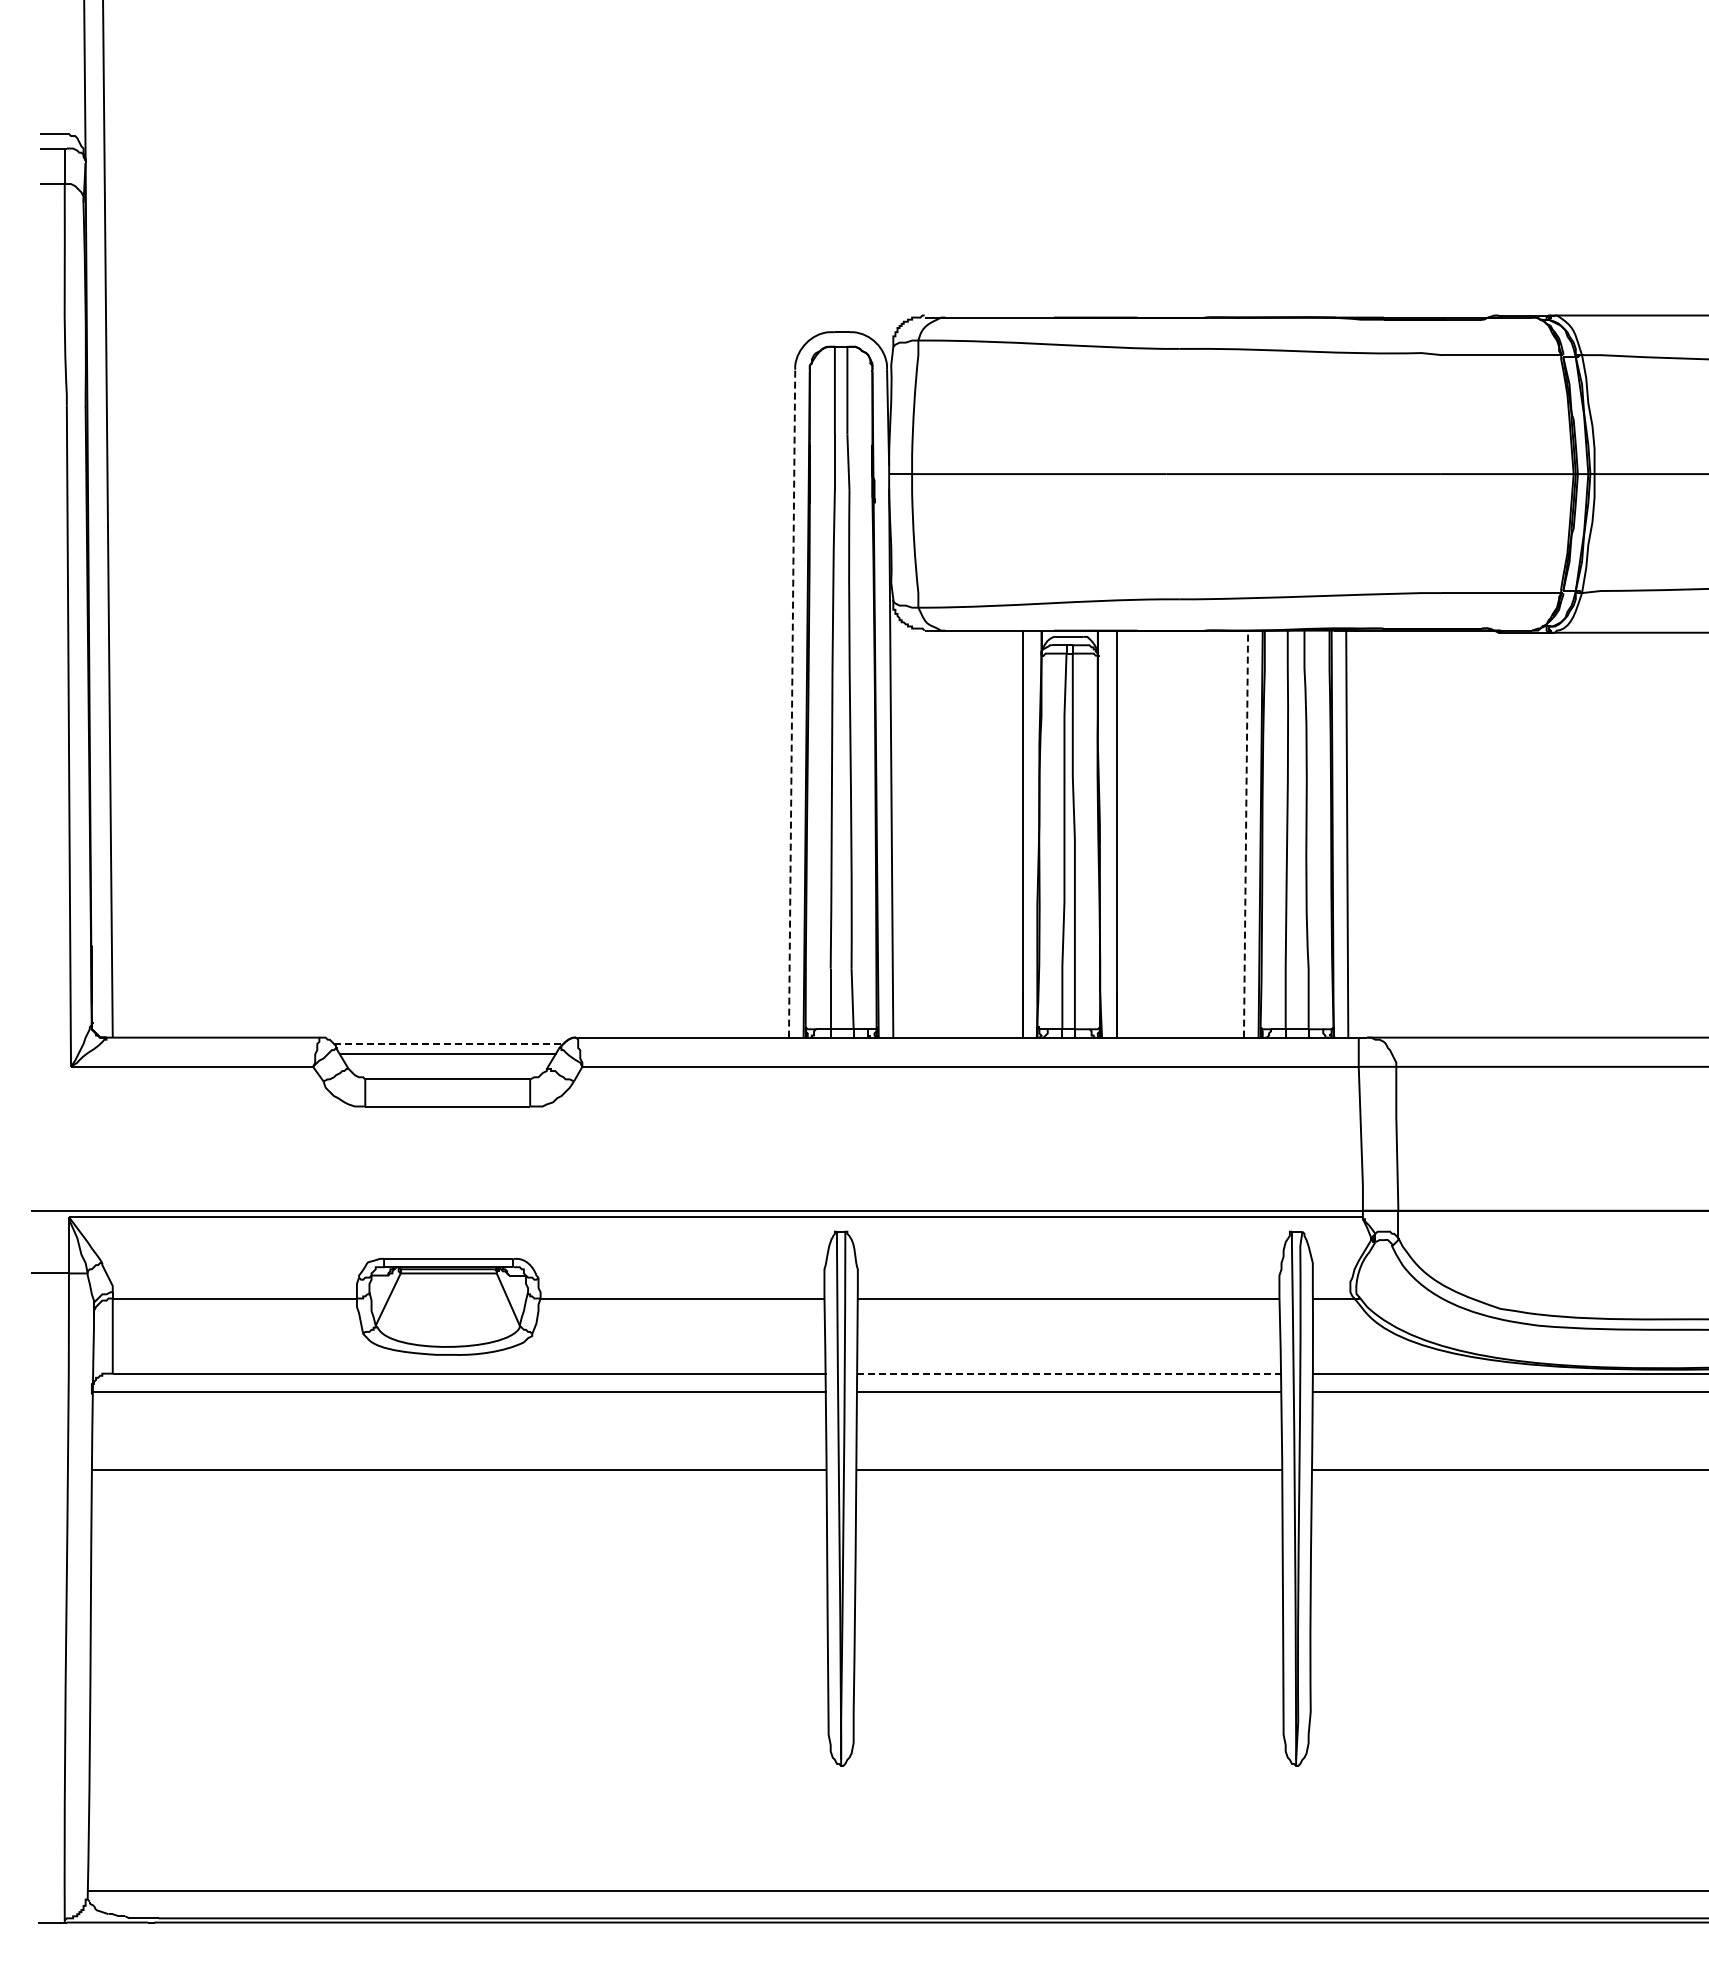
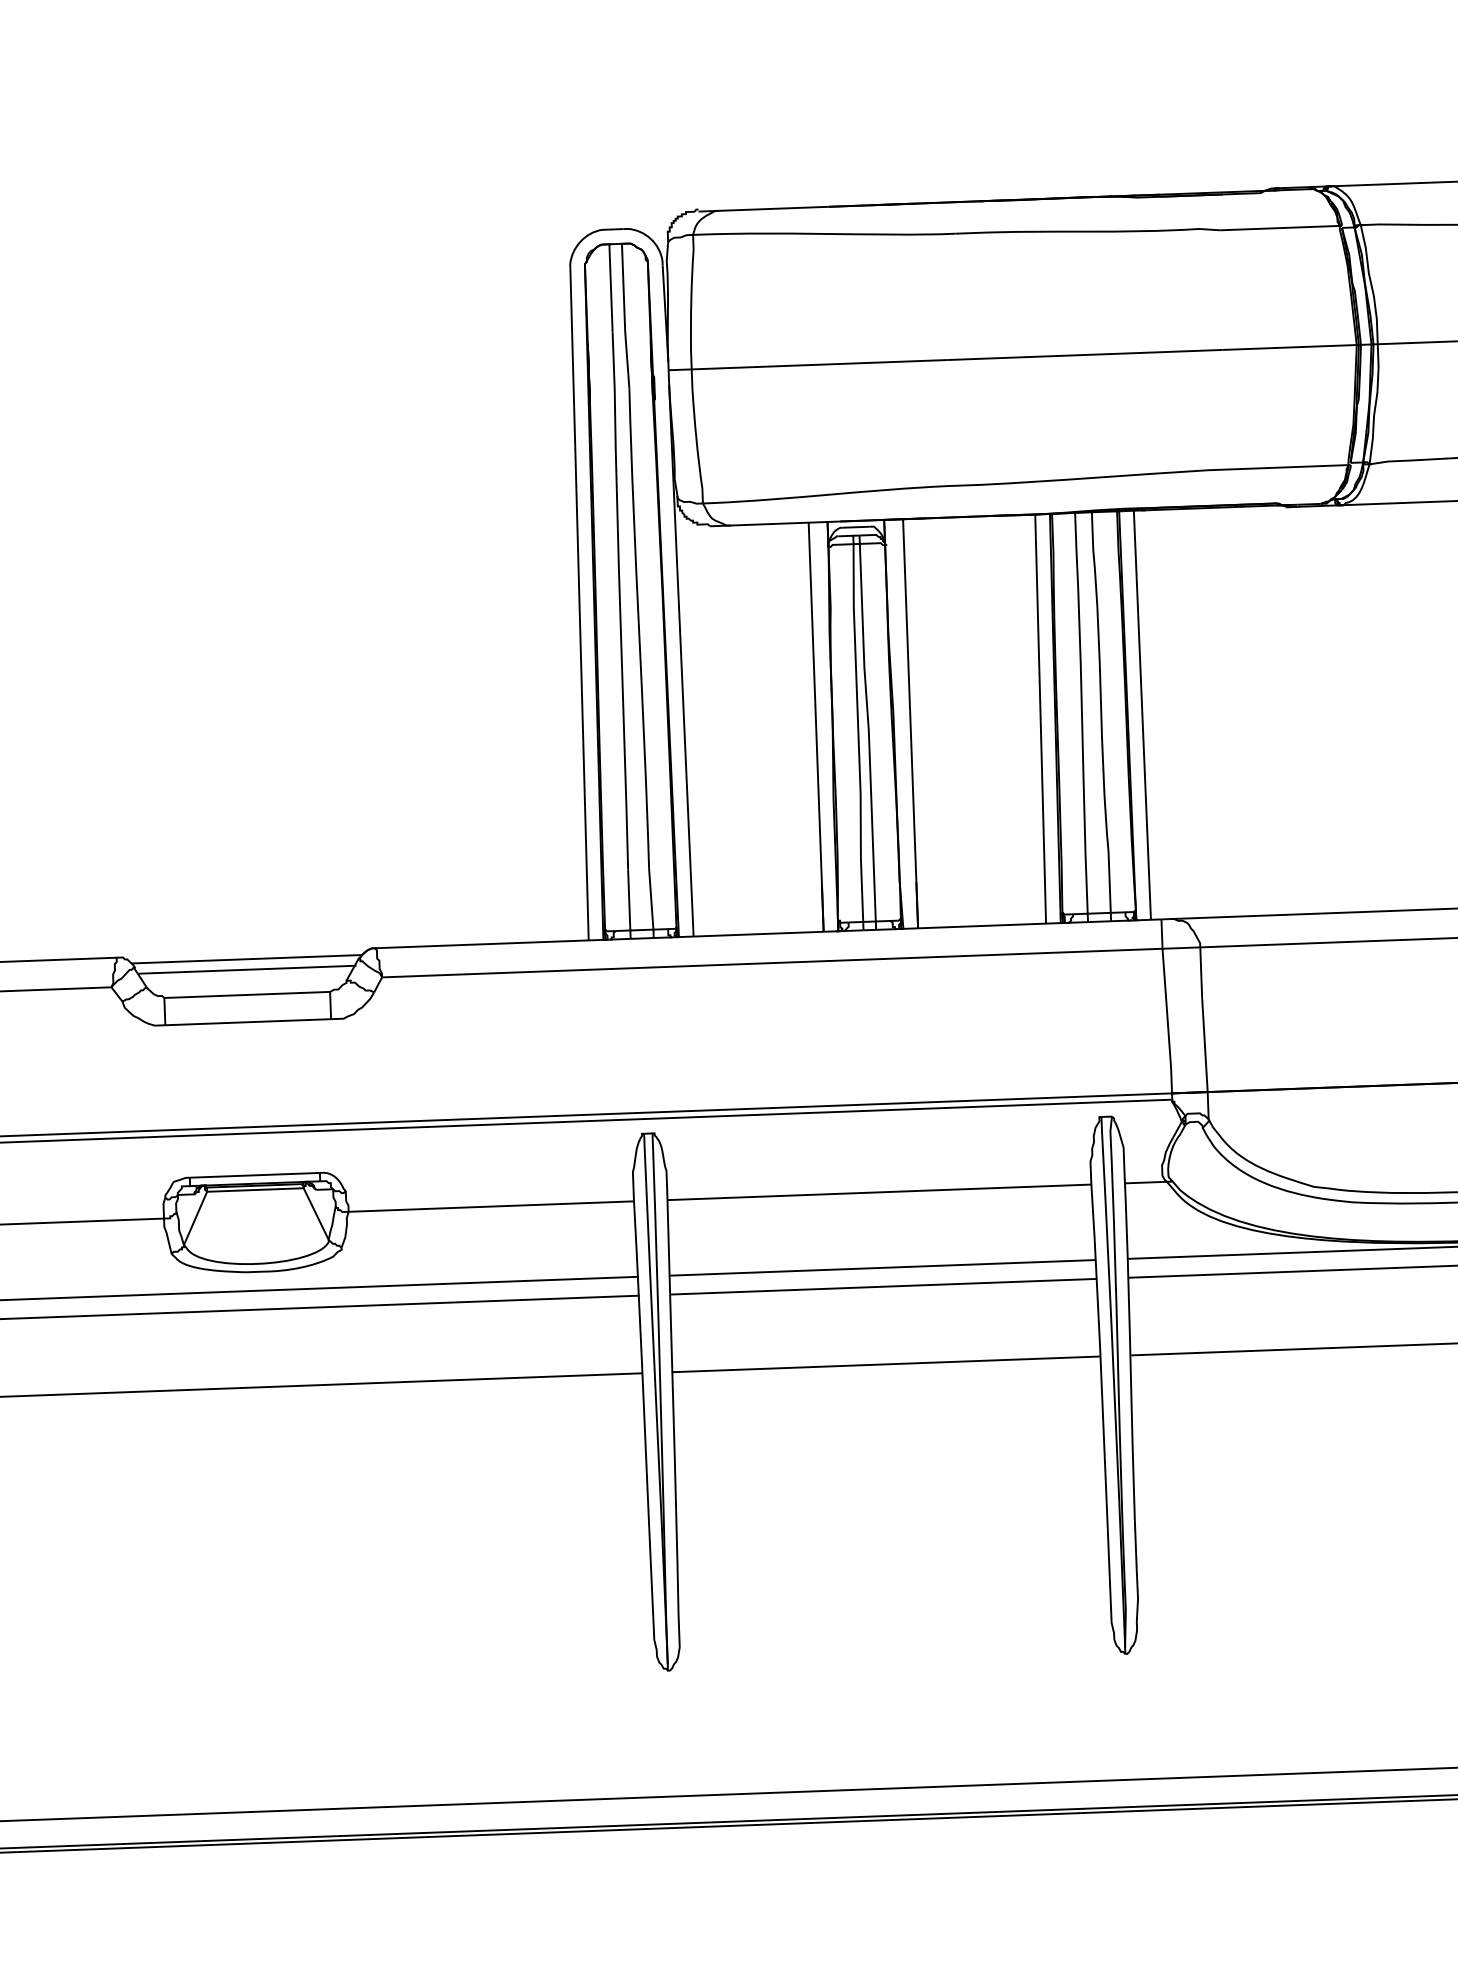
line: (792, 703) -> (579, 604), dashed -> solid
line: (1246, 834) -> (1041, 719), dashed -> solid
line: (448, 1043) -> (246, 958), dashed -> solid
line: (1069, 1373) -> (883, 1267), dashed -> solid

